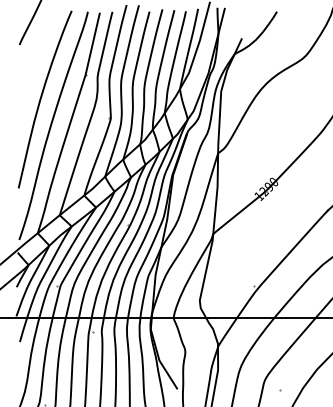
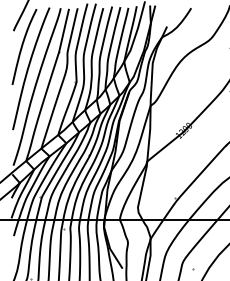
curve: (33, 65) -> (23, 45), added

